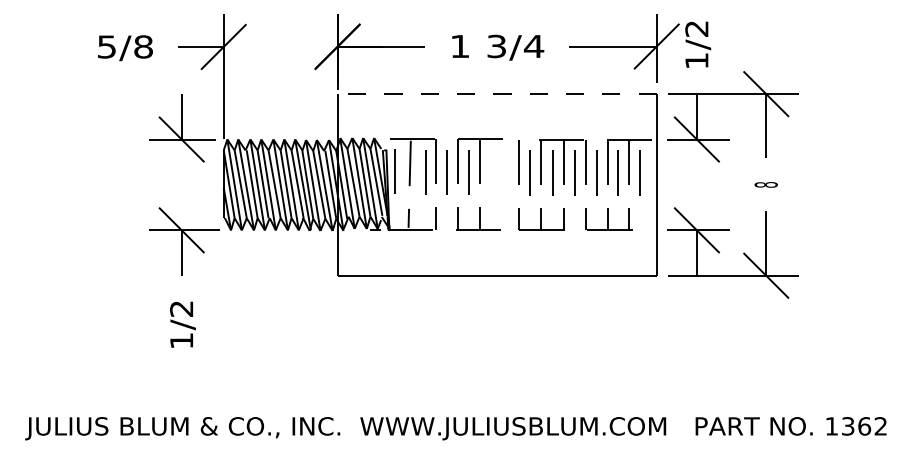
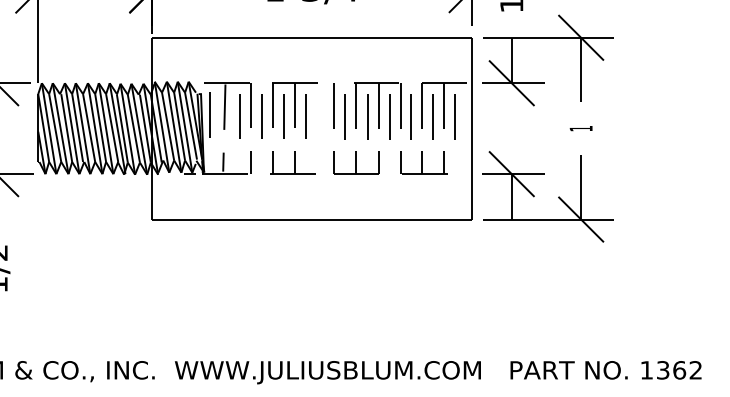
line: (497, 94) -> (312, 38), dashed -> solid
line: (490, 172) -> (305, 116), added
text: (765, 184) -> (580, 128), 8 -> 1

